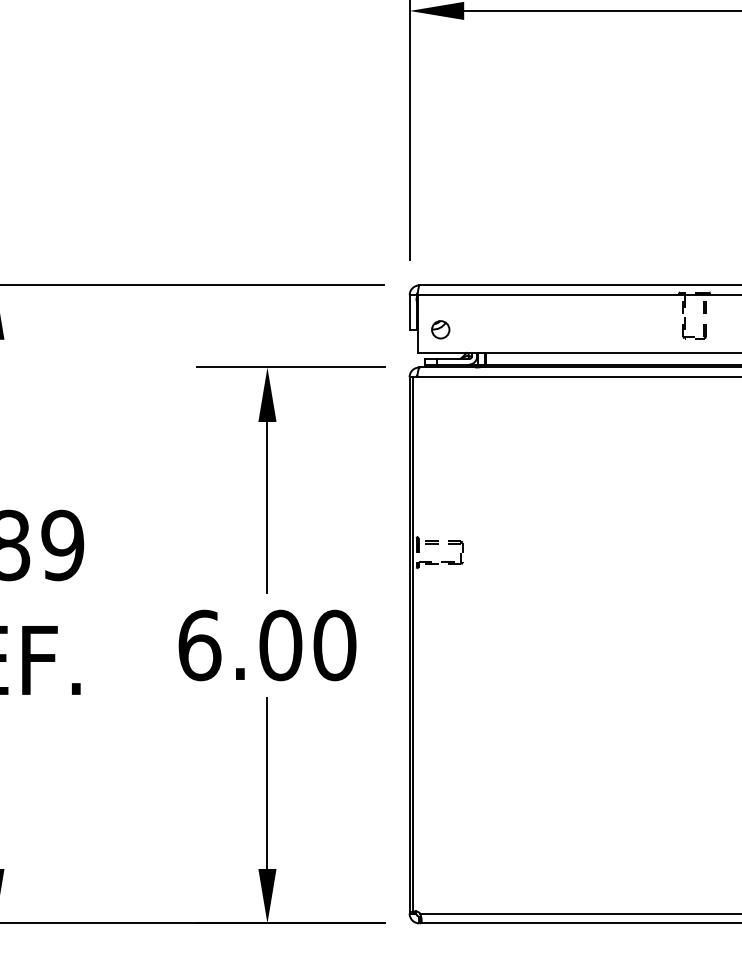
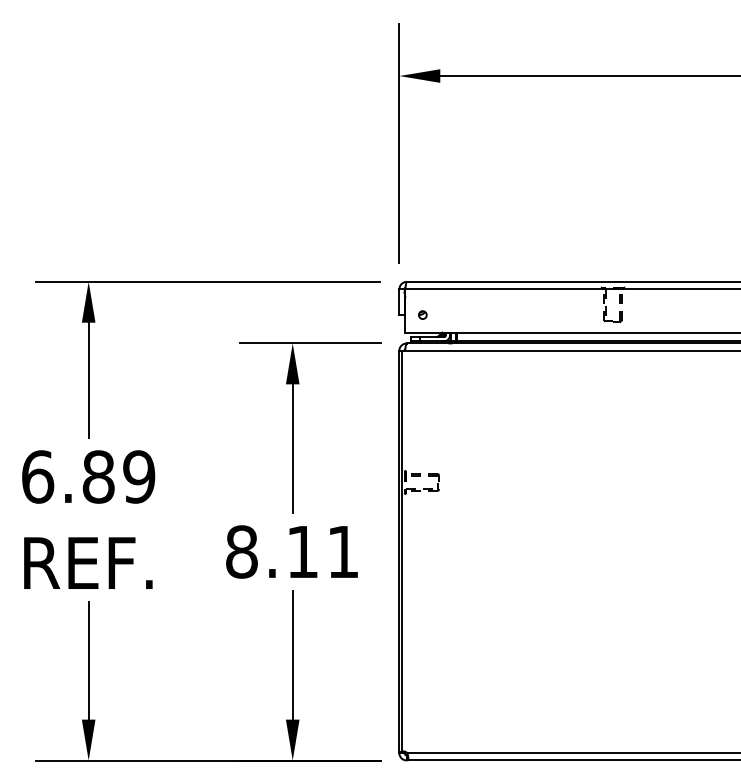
part: (440, 328) -> (422, 314), size x0.6
text: (267, 644) -> (292, 551), 6.00 -> 8.11

